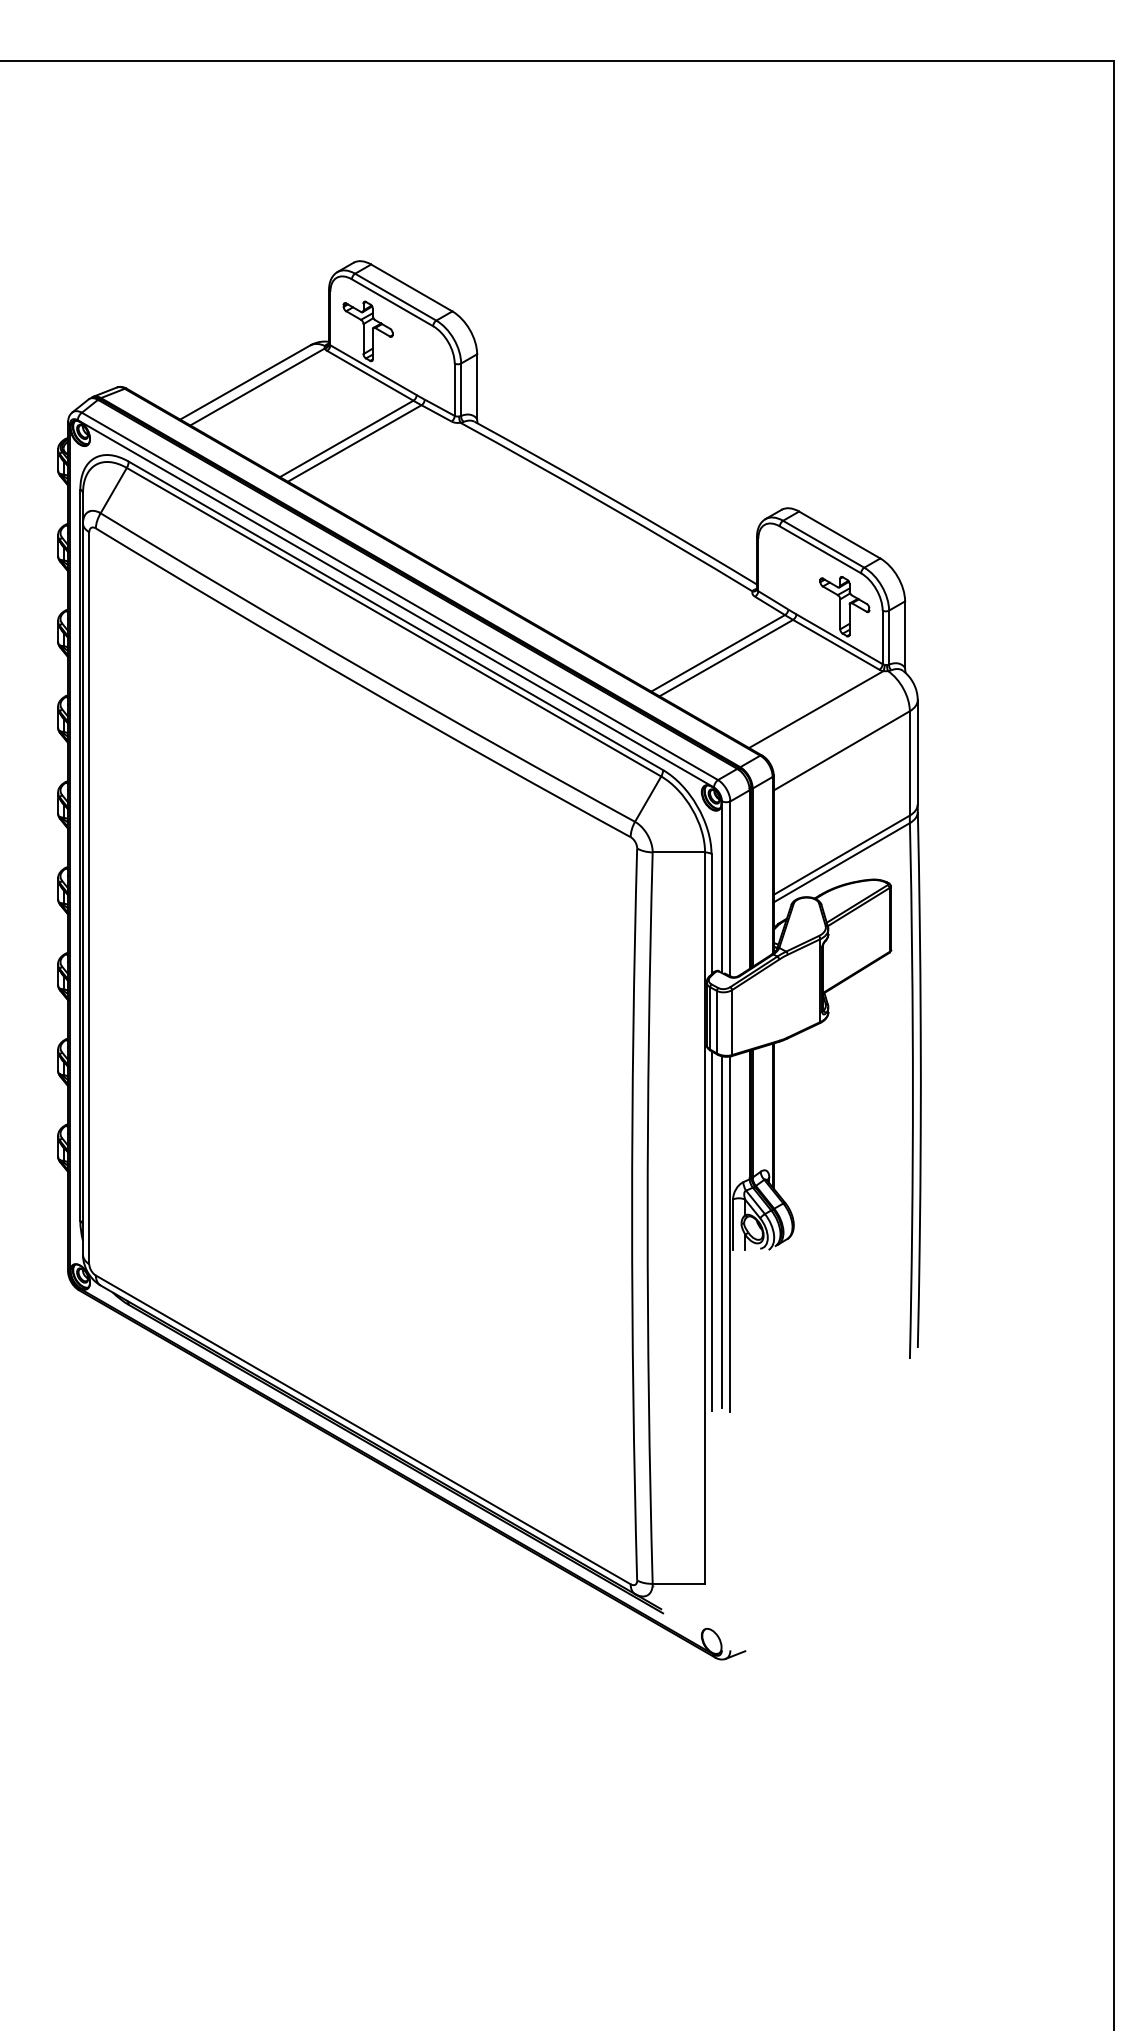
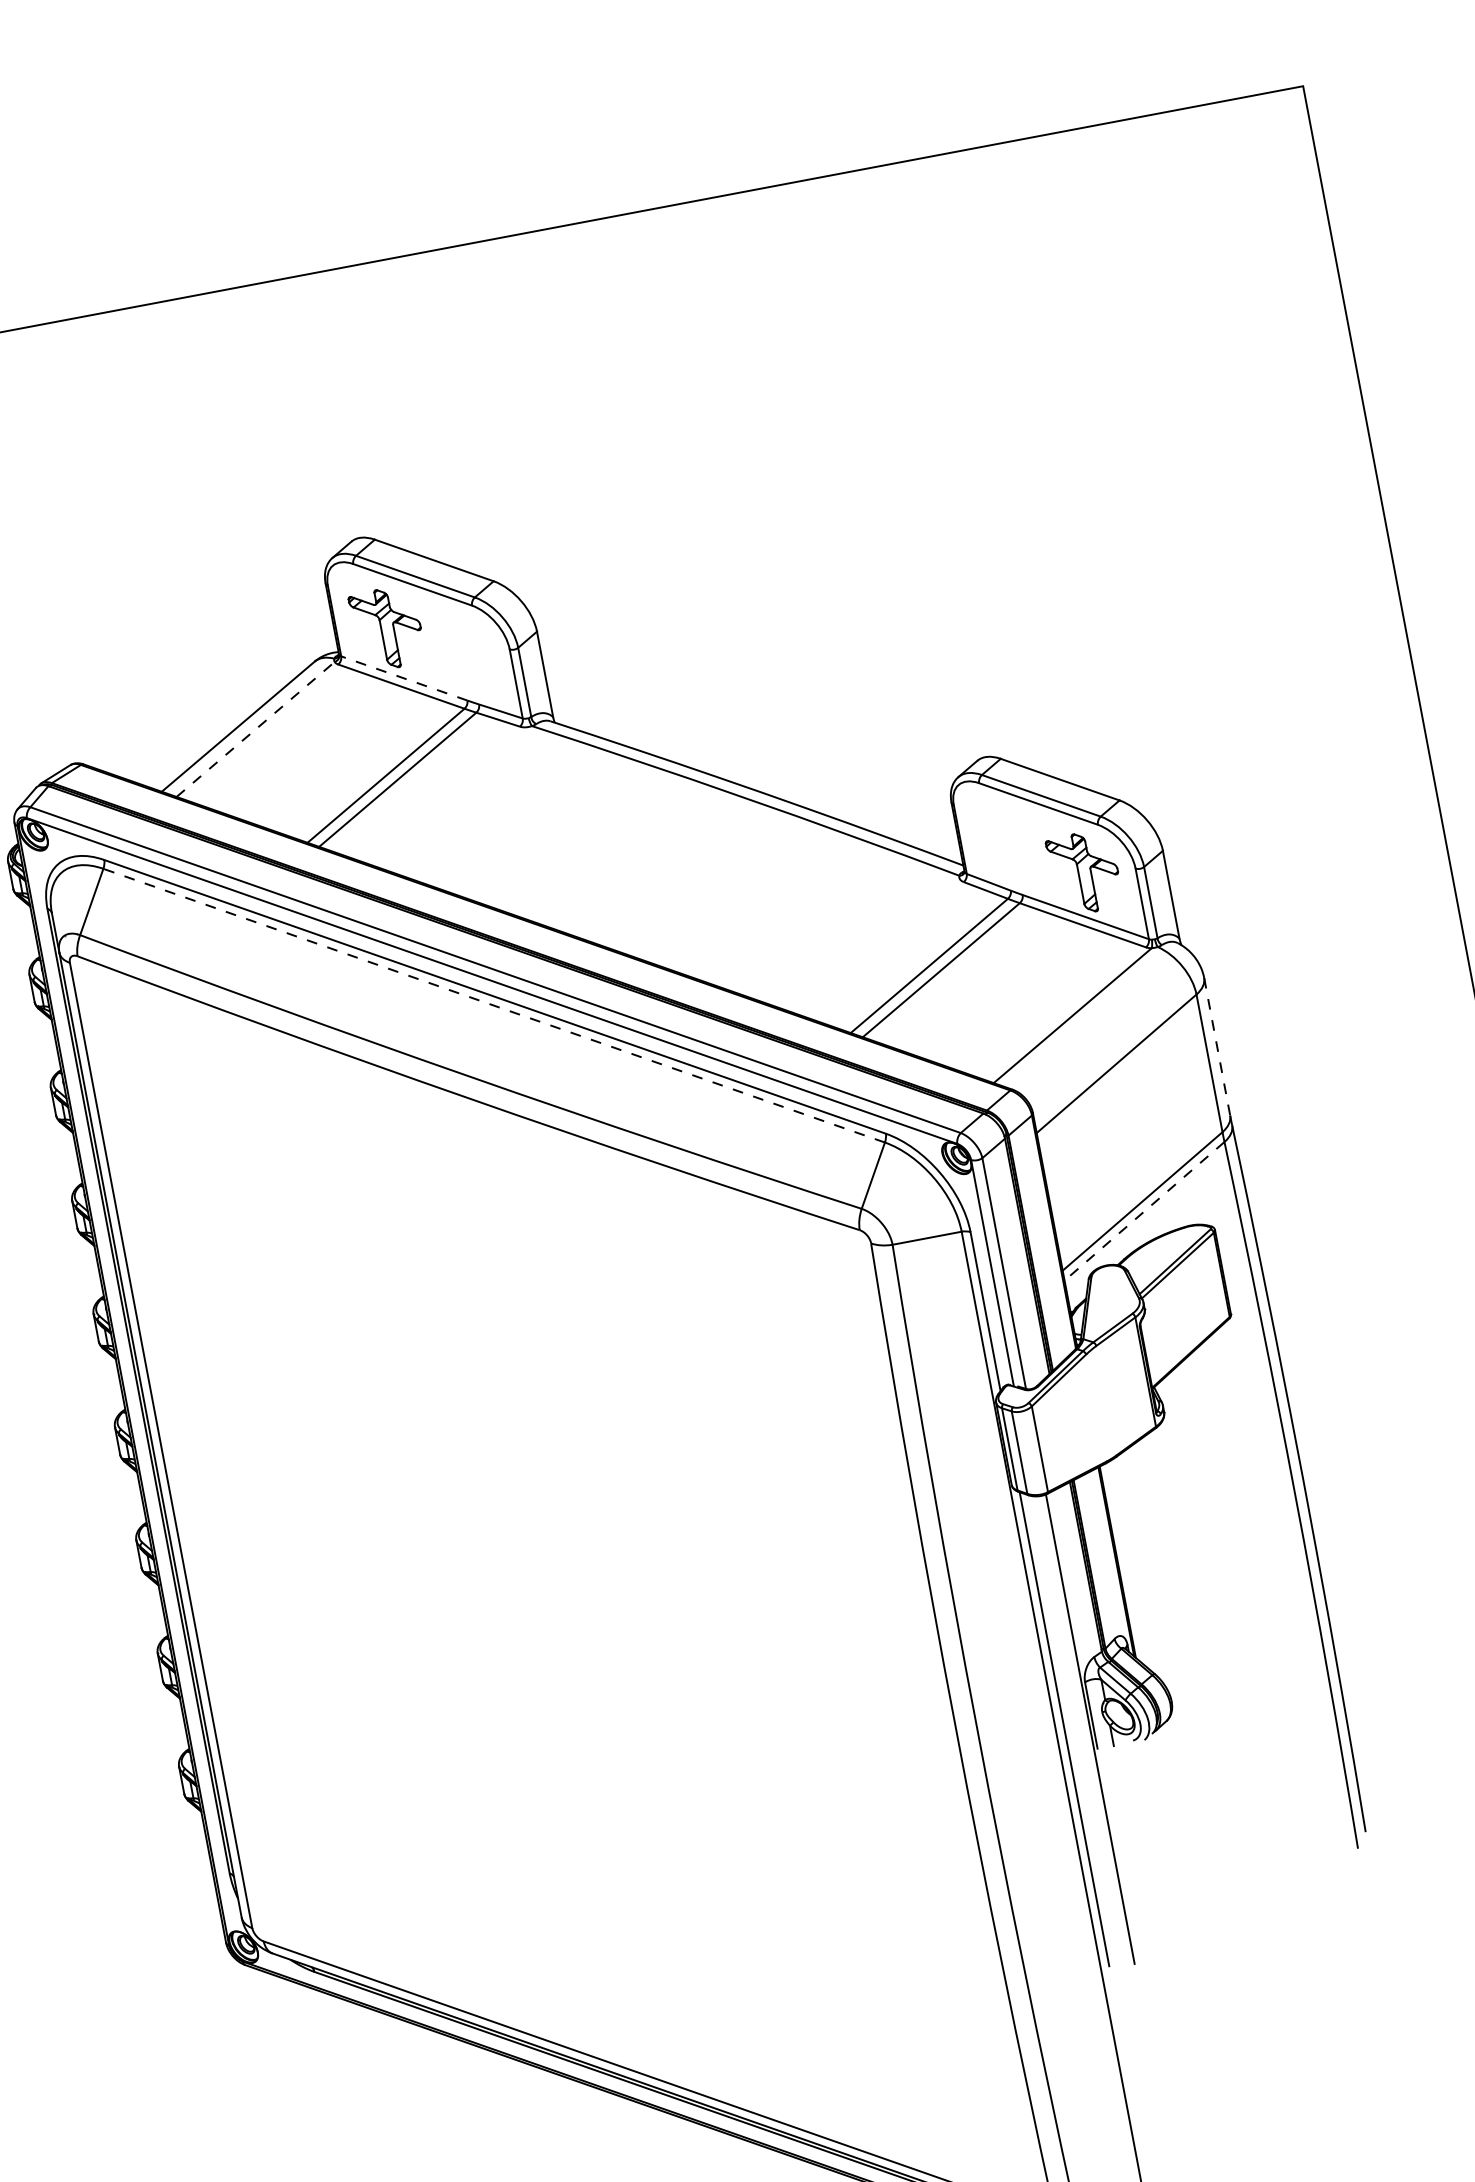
line: (373, 370) -> (404, 678), solid -> dashed
line: (258, 386) -> (256, 728), solid -> dashed
line: (394, 622) -> (494, 1005), solid -> dashed
line: (917, 752) -> (1216, 1047), solid -> dashed
line: (841, 862) -> (1144, 1211), solid -> dashed
line: (721, 1232) -> (1078, 1728), removed

